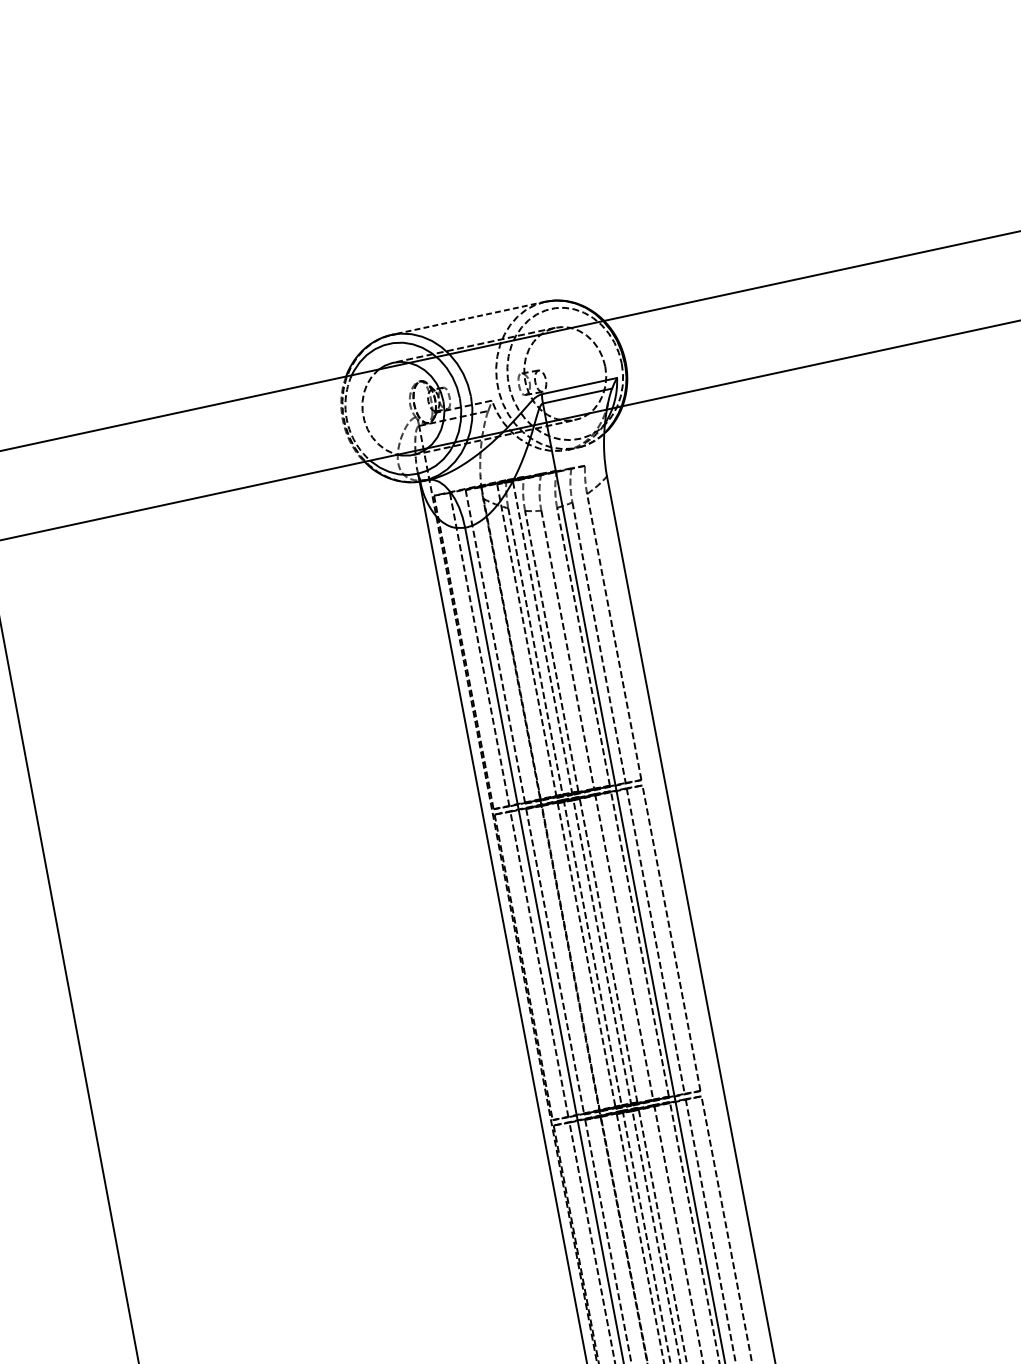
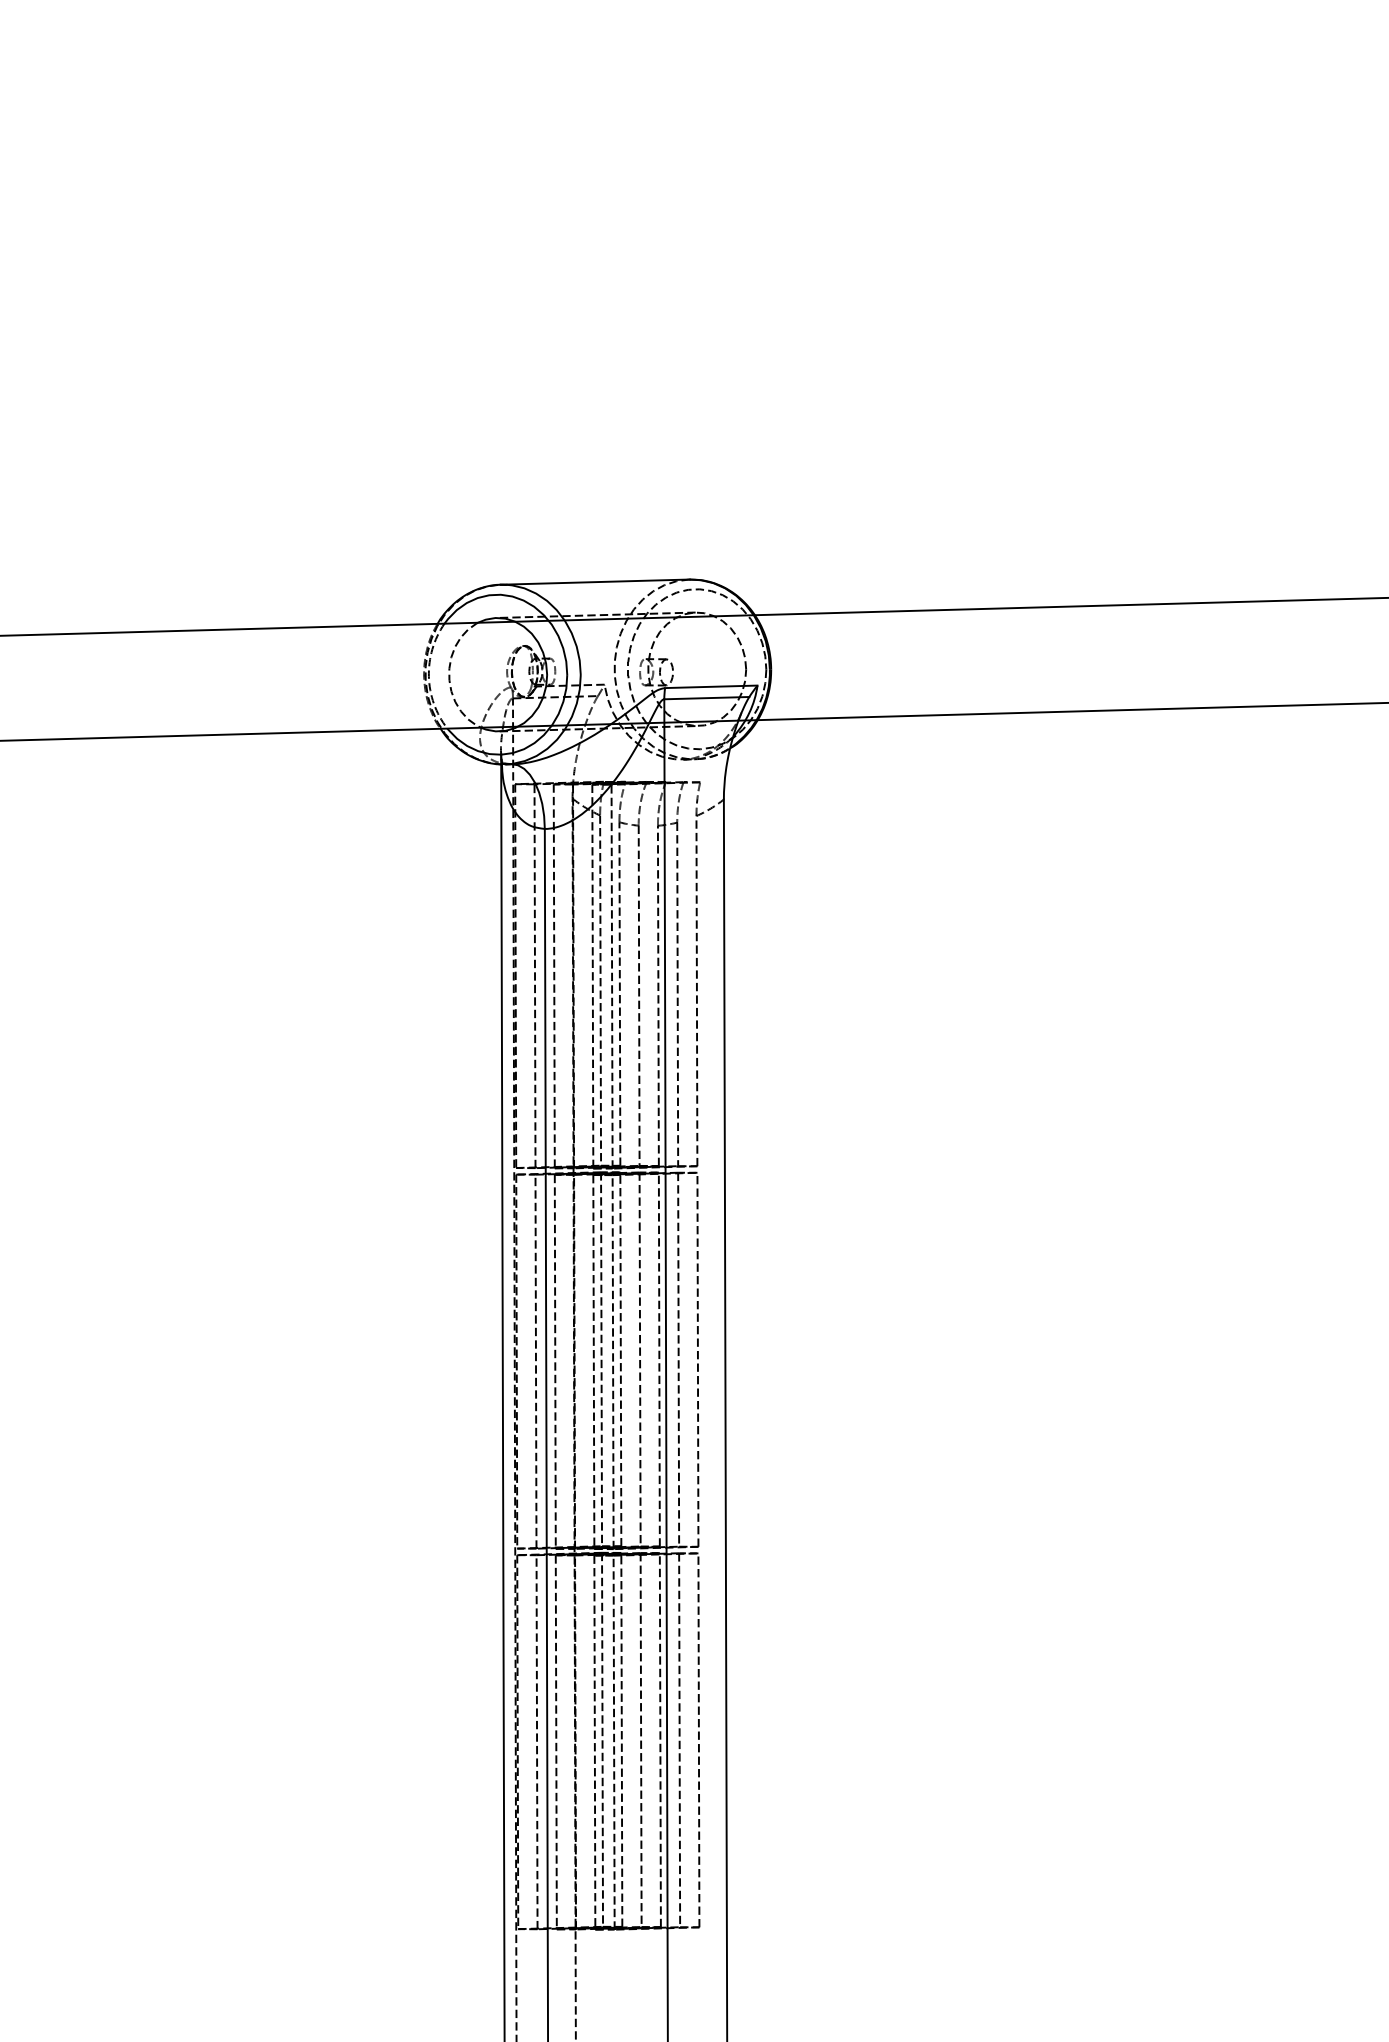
line: (468, 318) -> (595, 582), dashed -> solid

